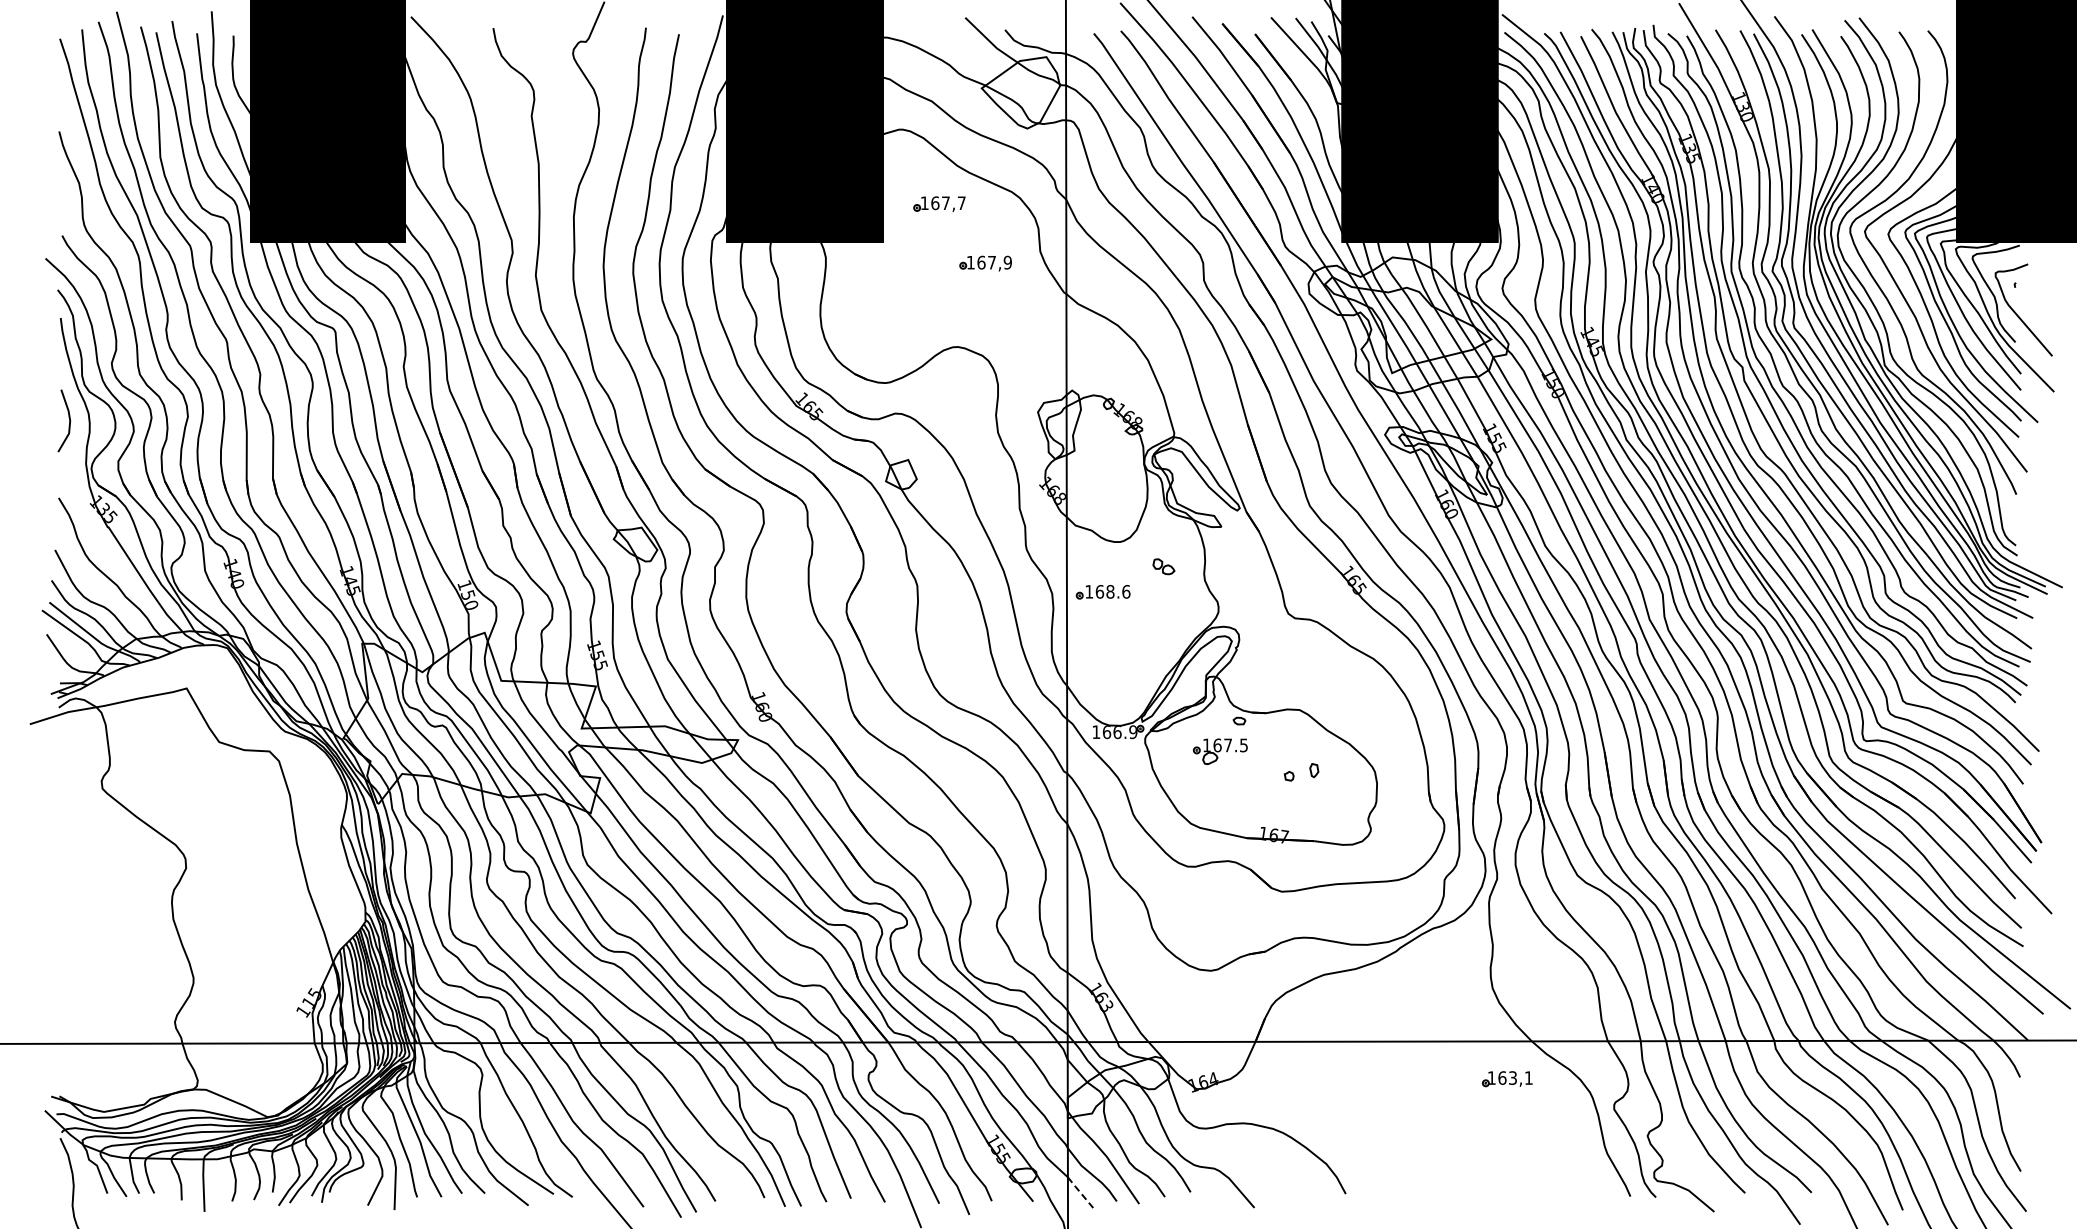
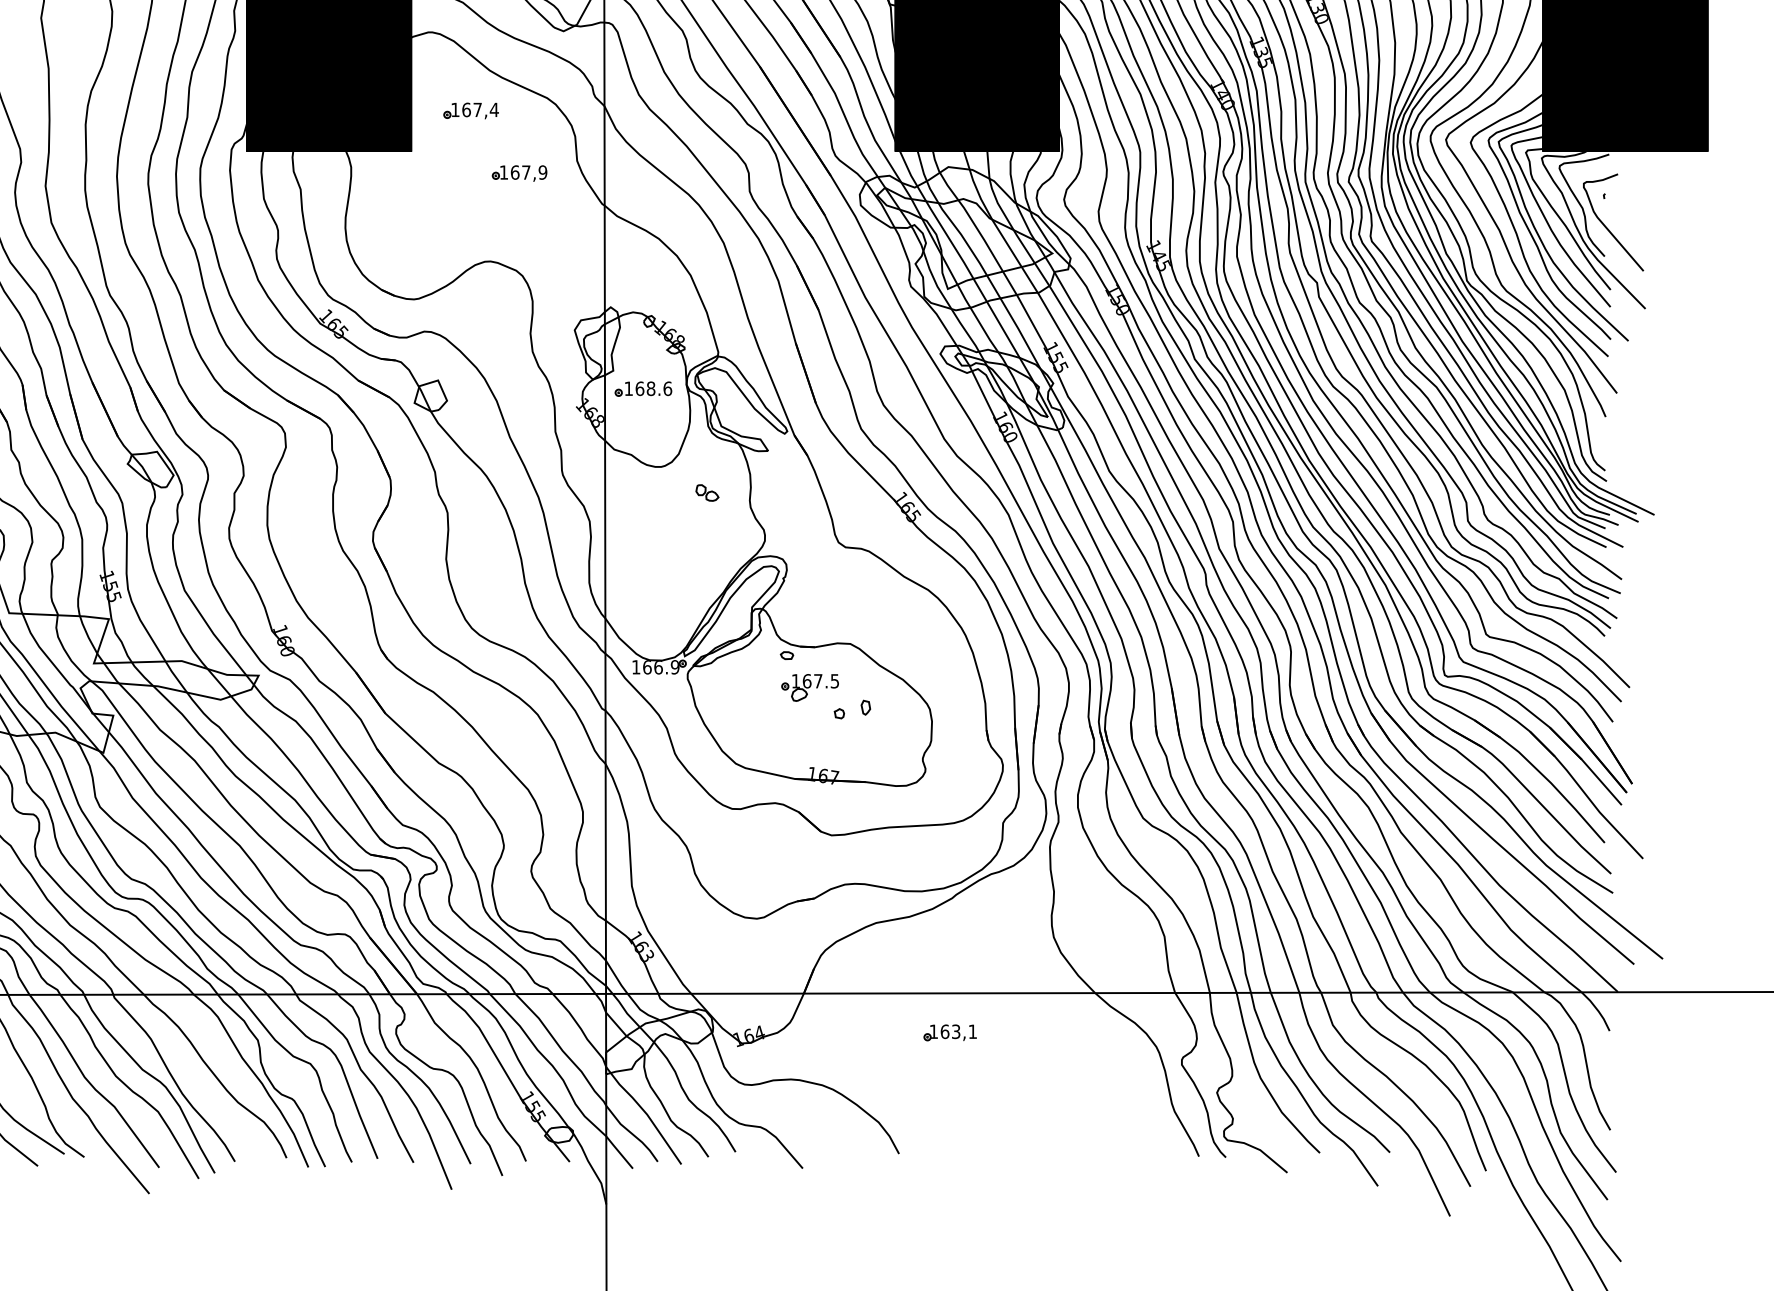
text: (961, 202) -> (494, 109), 167,7 -> 167,4
part: (1102, 592) -> (642, 389), moved
part: (1219, 751) -> (809, 687), moved
part: (1507, 1079) -> (950, 1033), moved
line: (1080, 1192) -> (619, 1152), dashed -> solid

